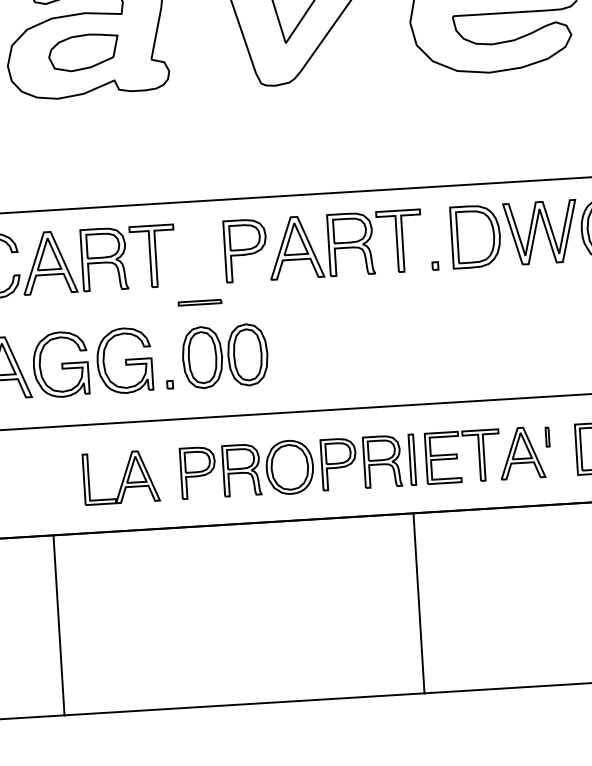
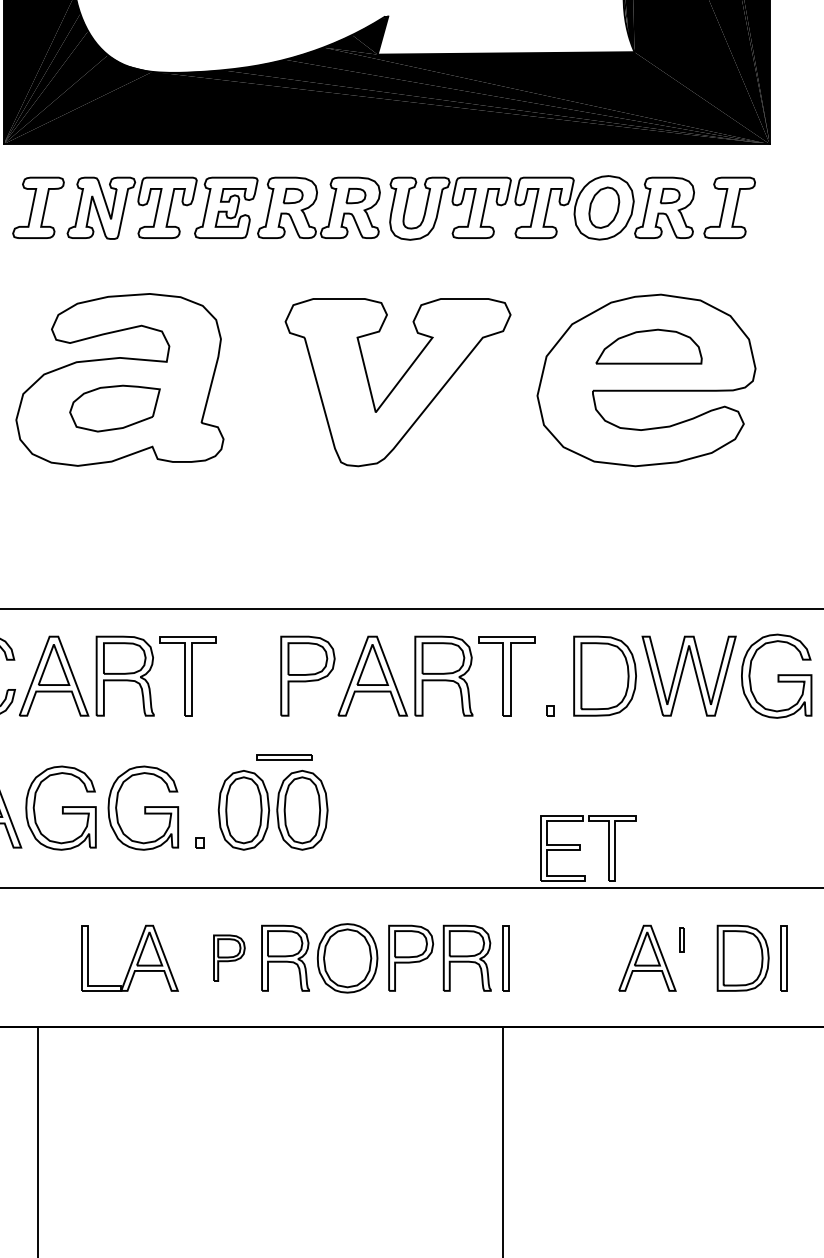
part: (199, 302) -> (284, 757), moved
part: (457, 457) -> (580, 848), moved
part: (198, 472) -> (229, 957), size x0.7

